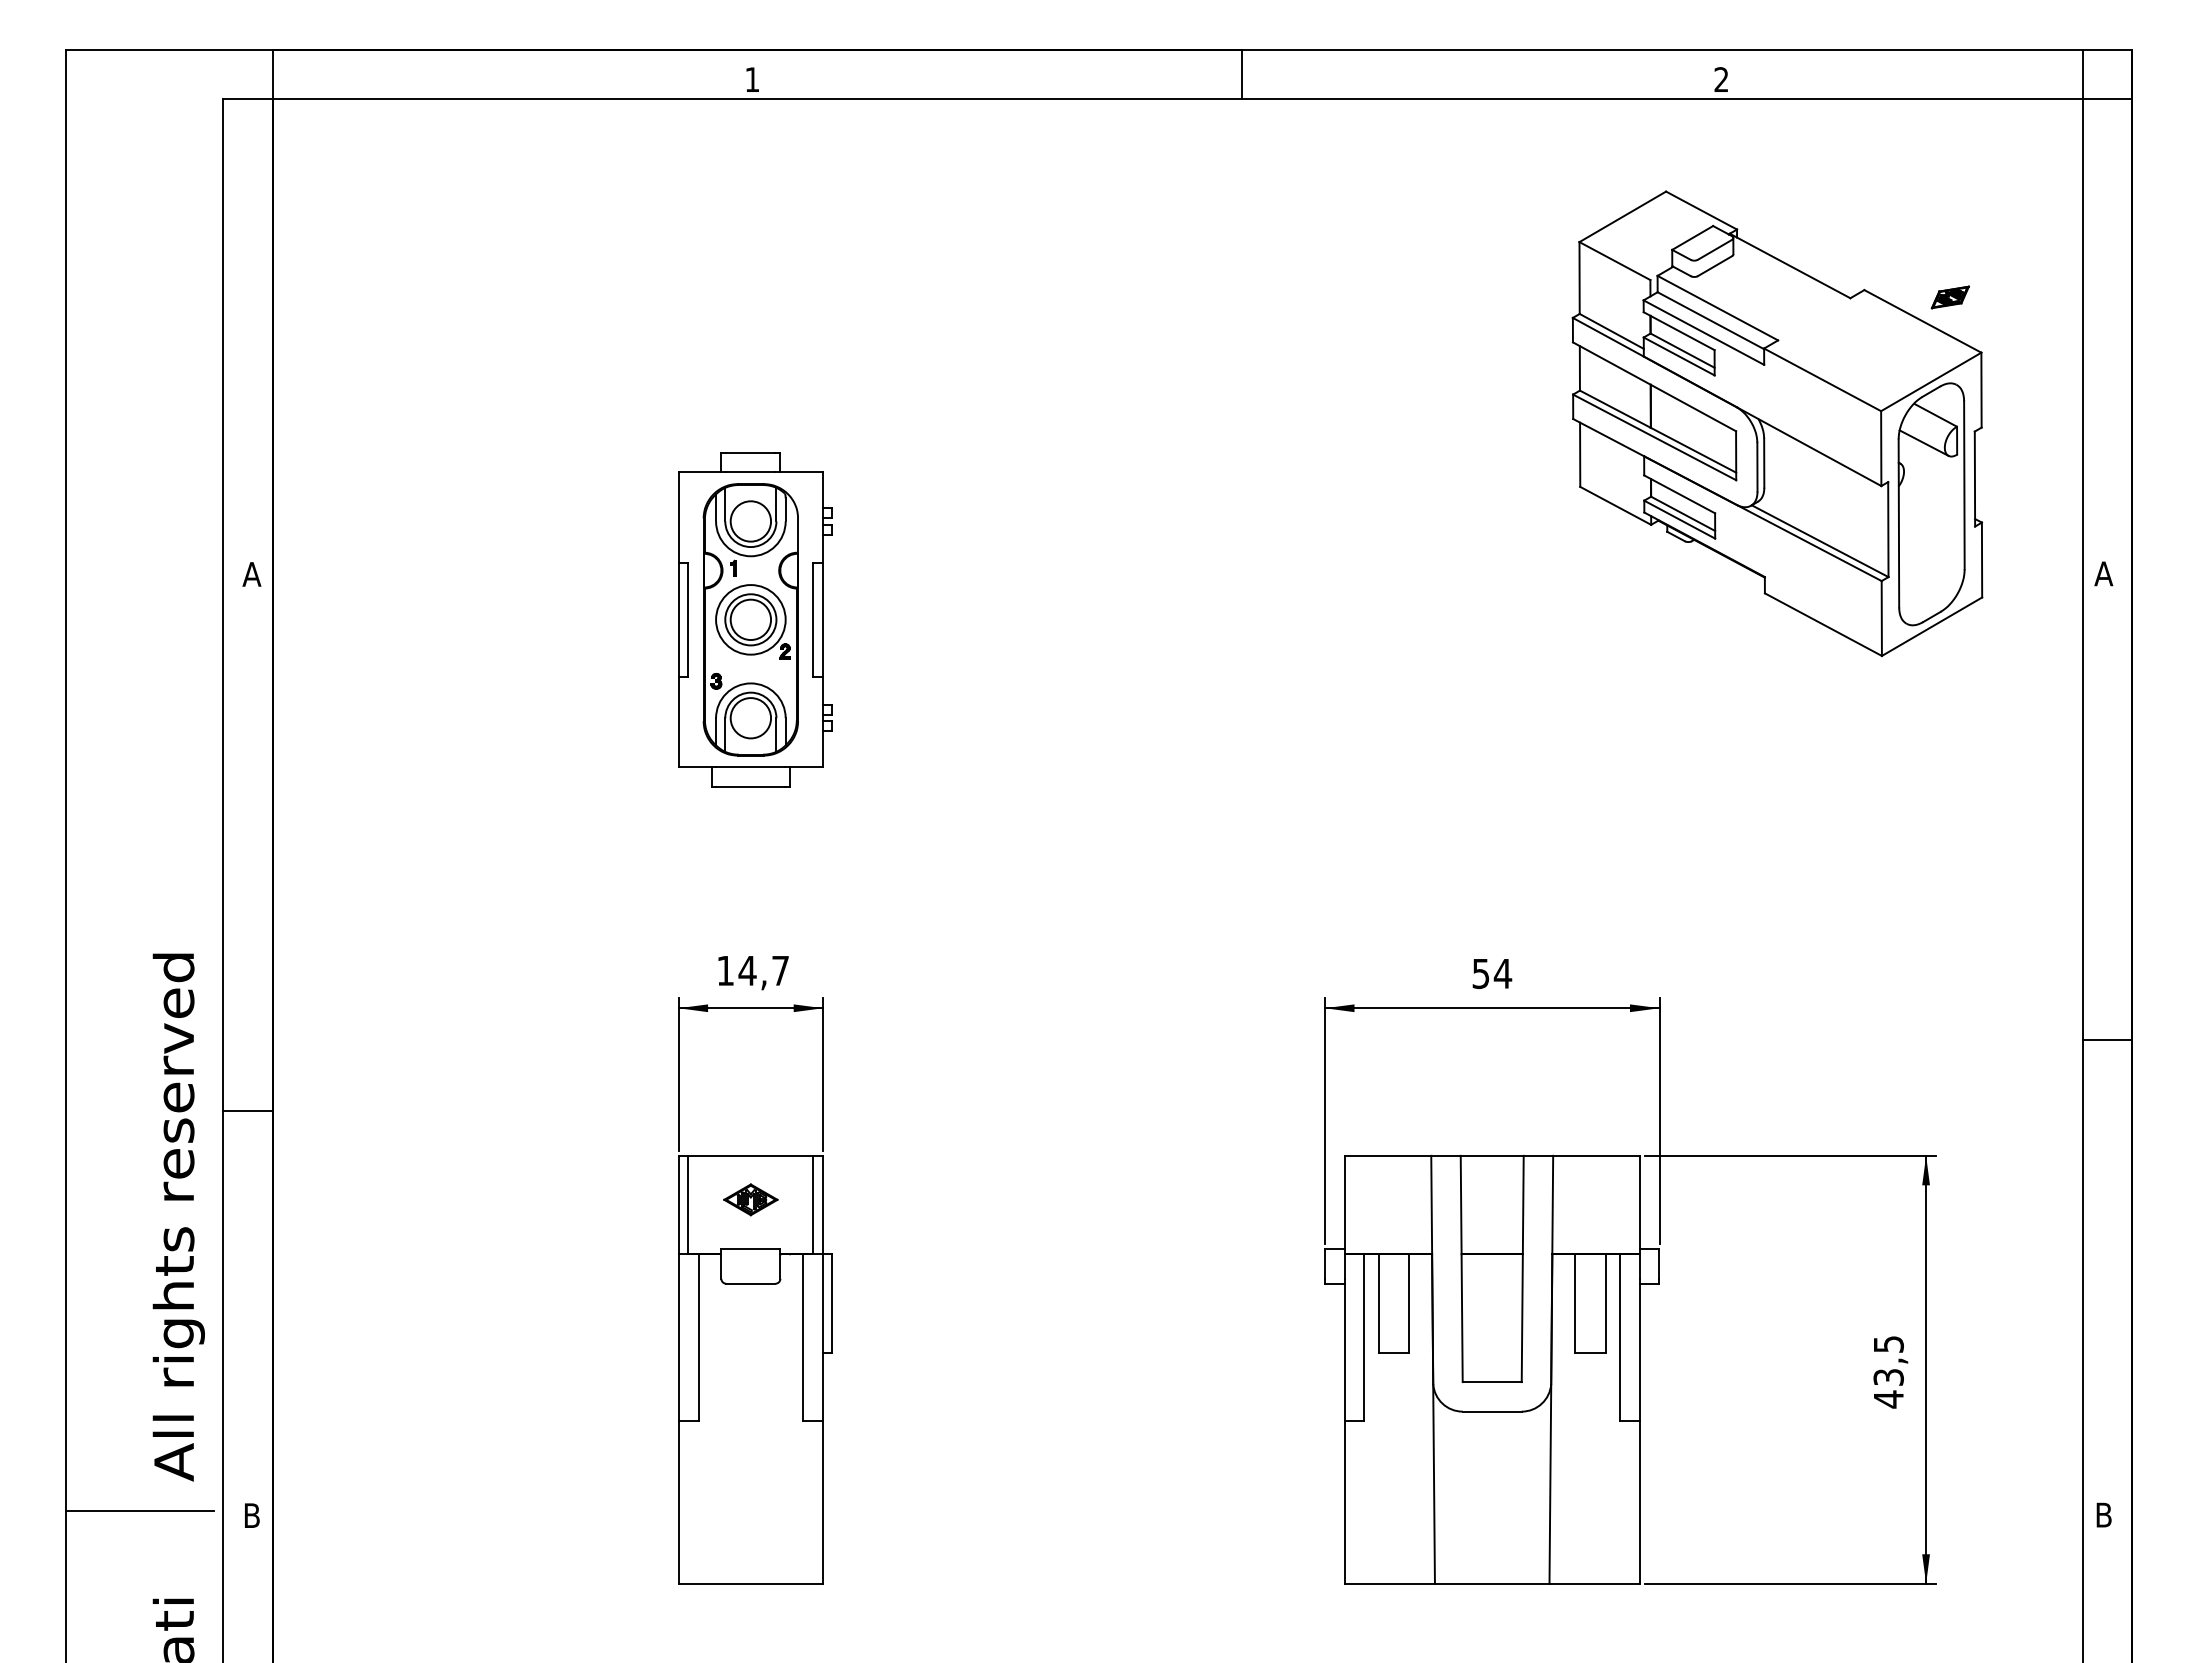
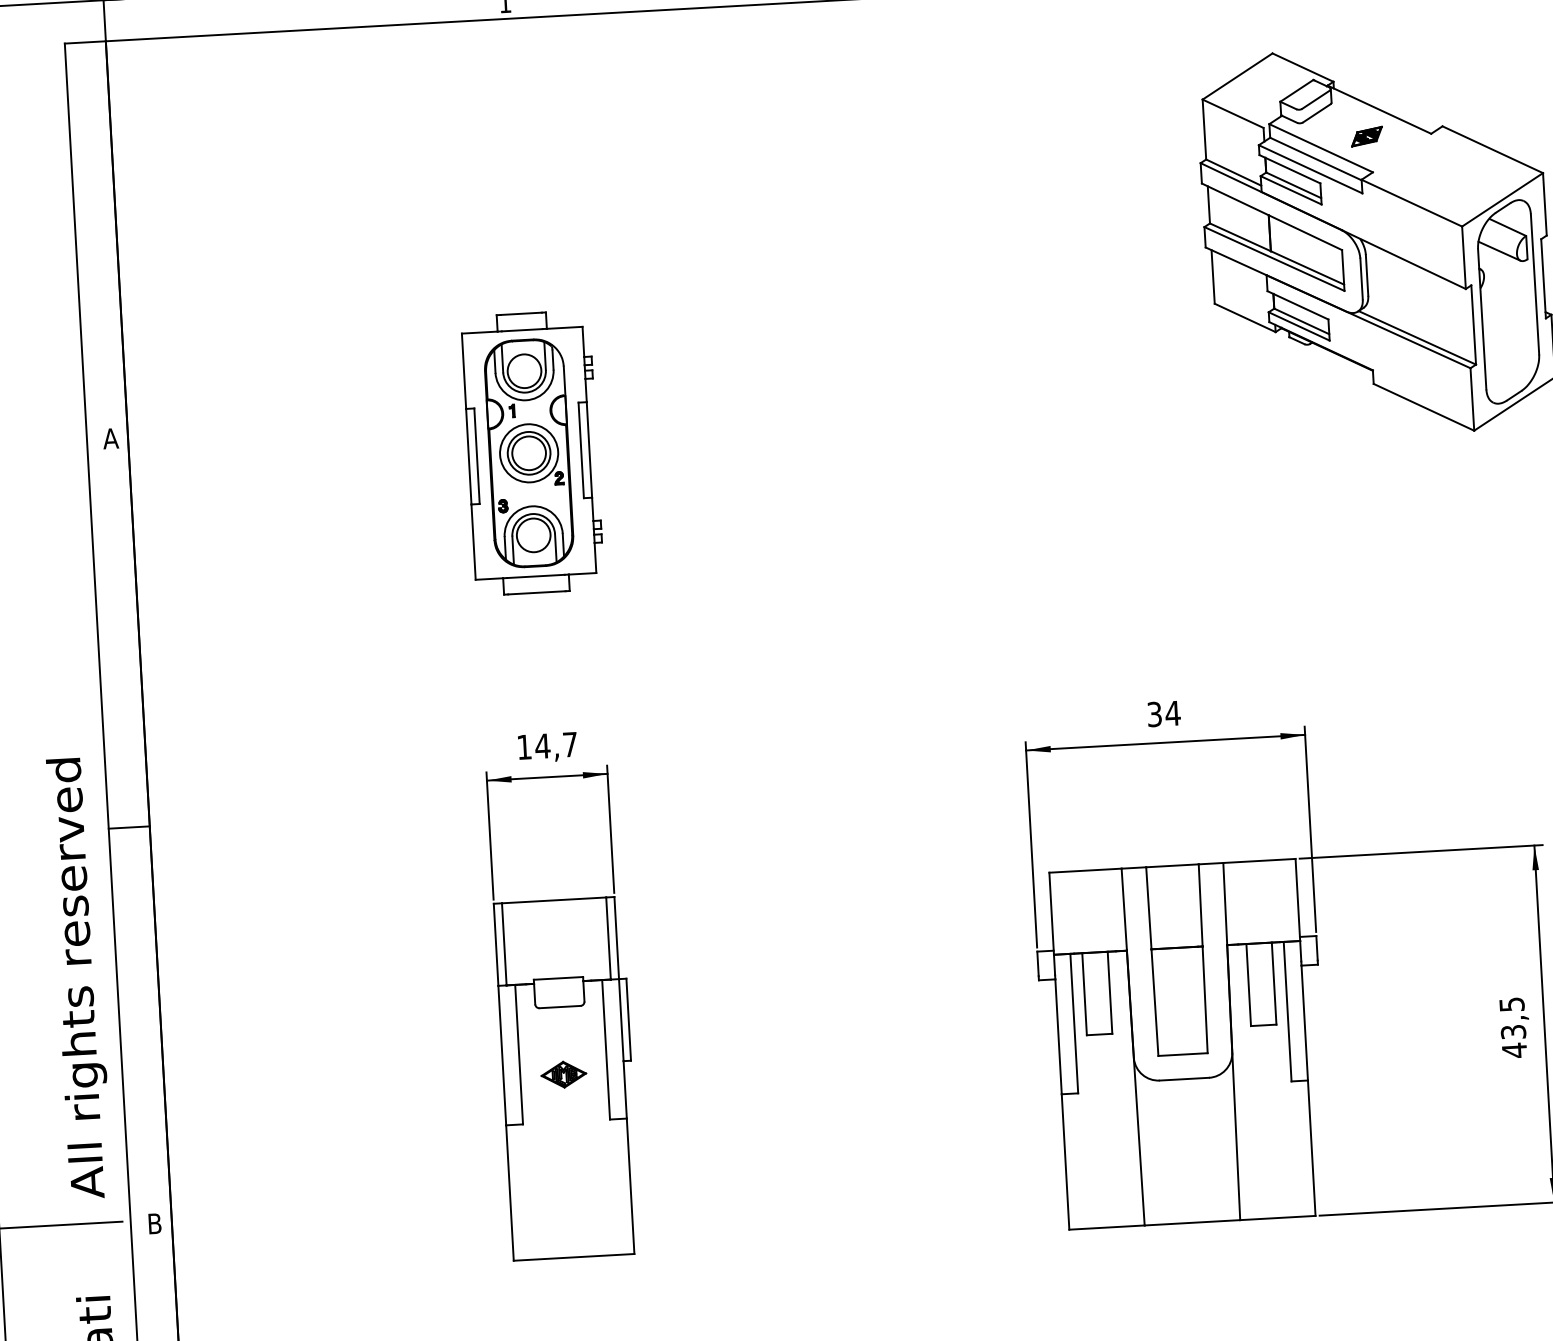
part: (1949, 297) -> (1366, 136), moved
text: (1481, 973) -> (1155, 714), 54 -> 34
line: (247, 1111) -> (128, 827), moved
part: (750, 1199) -> (563, 1074), moved

